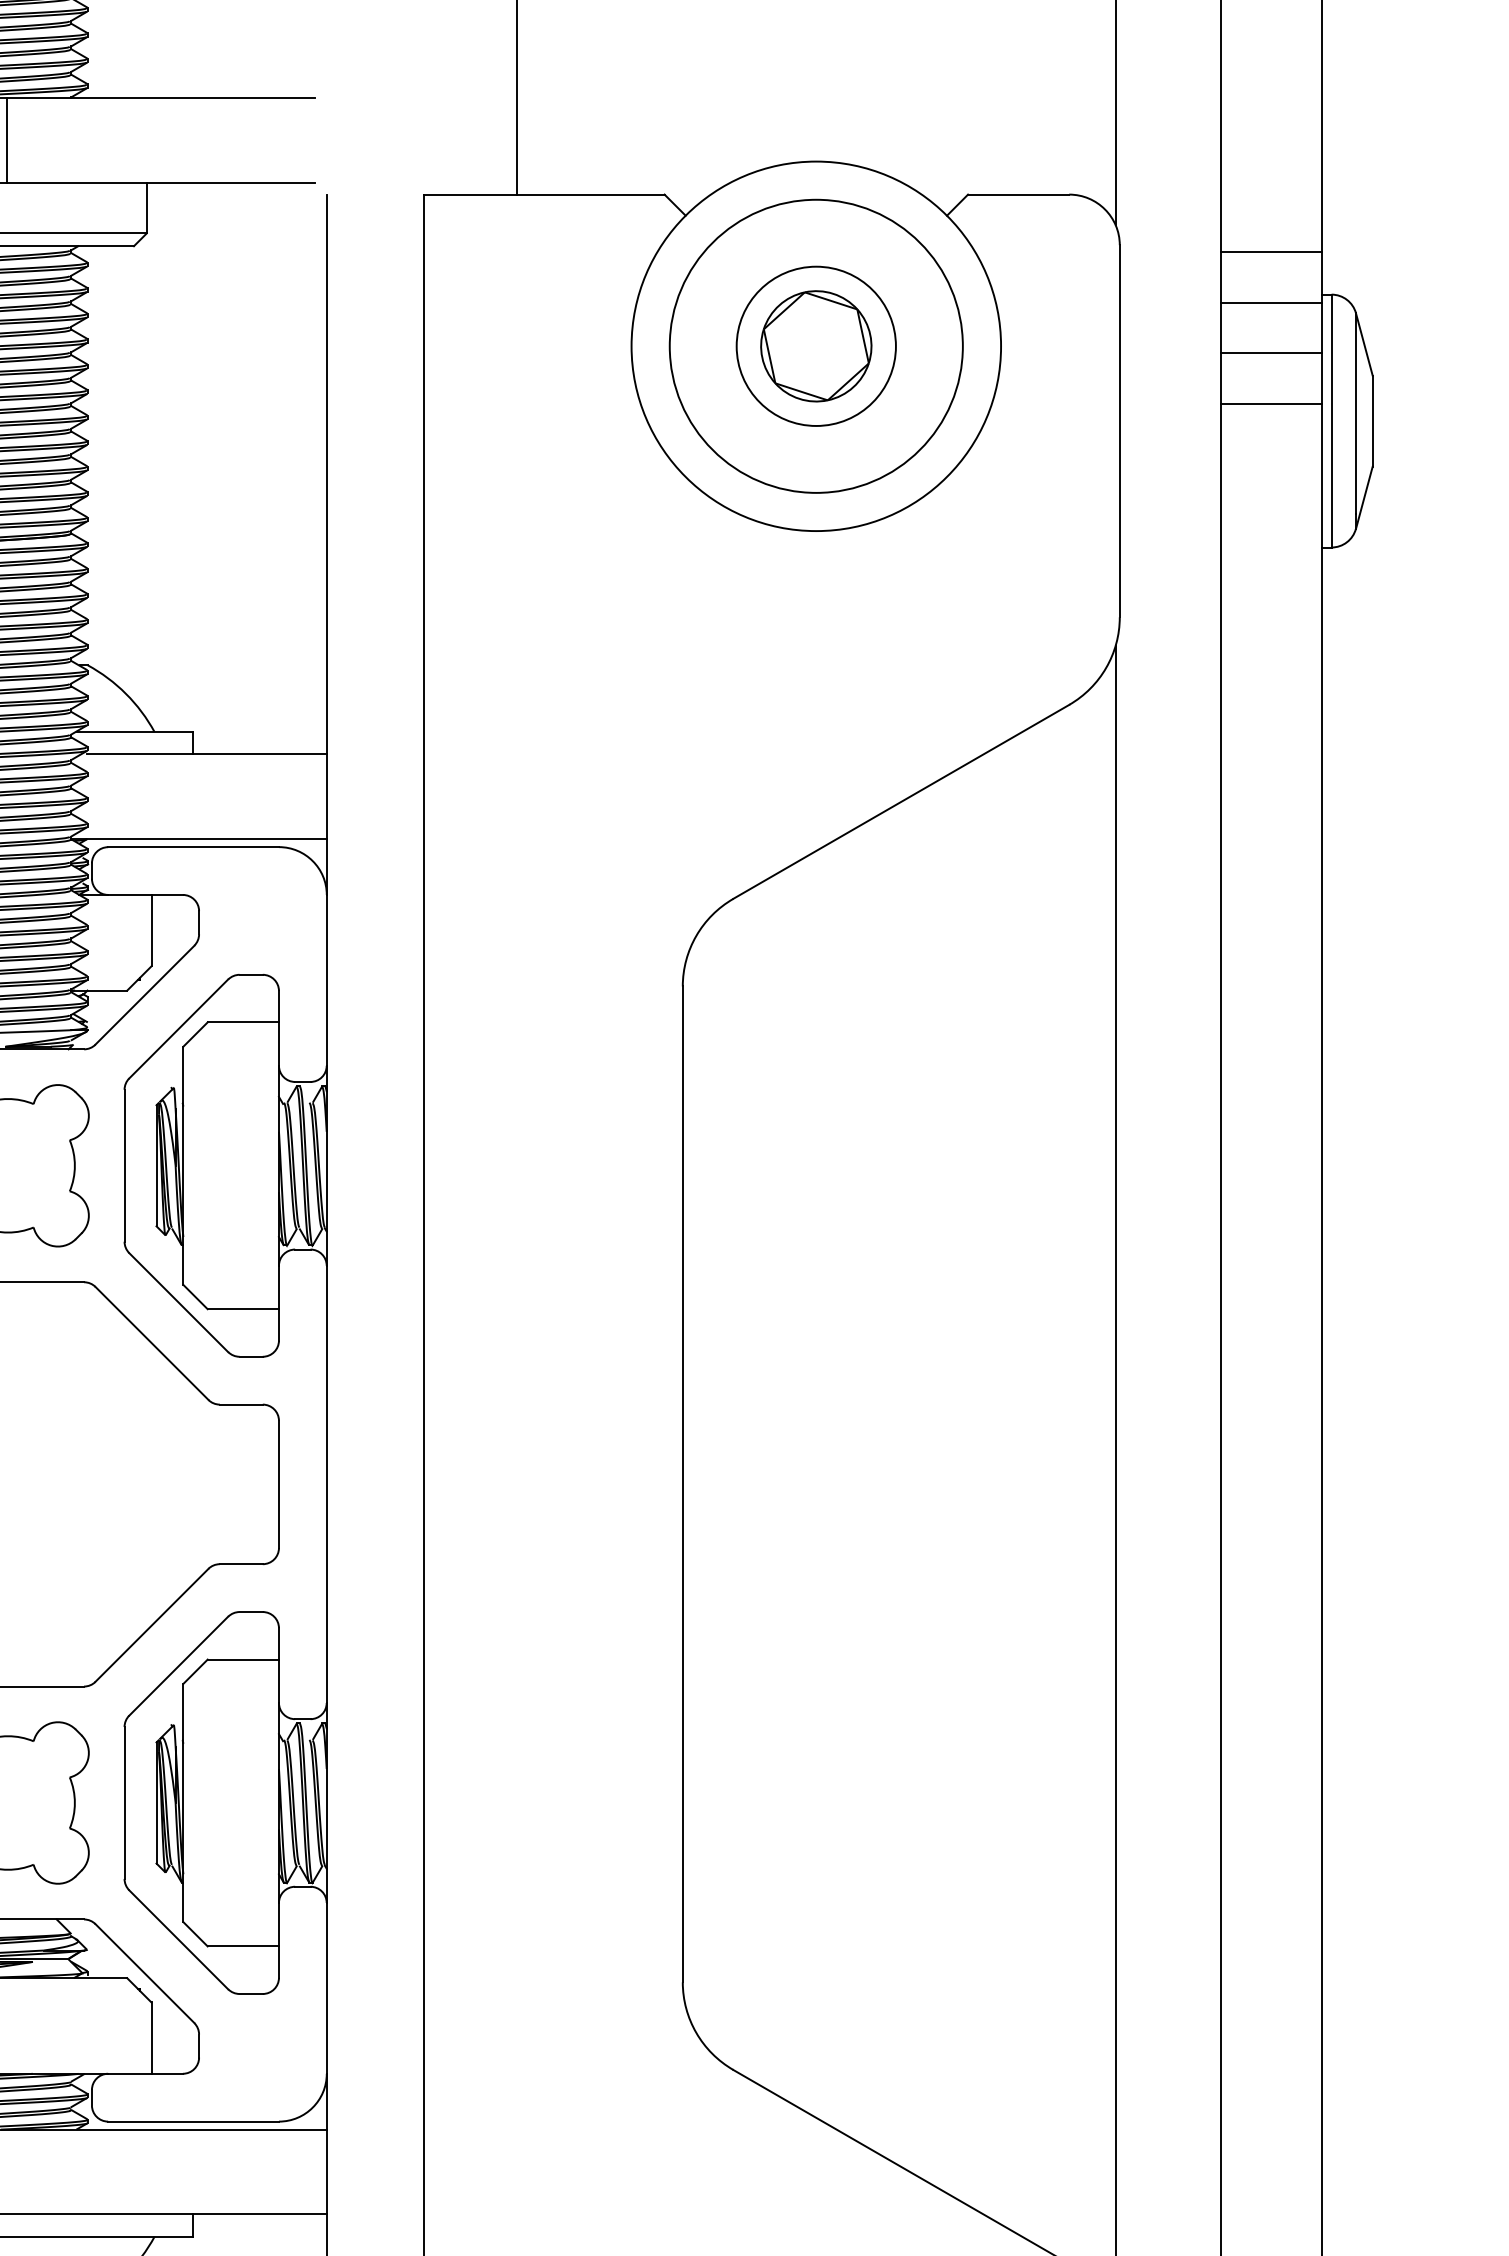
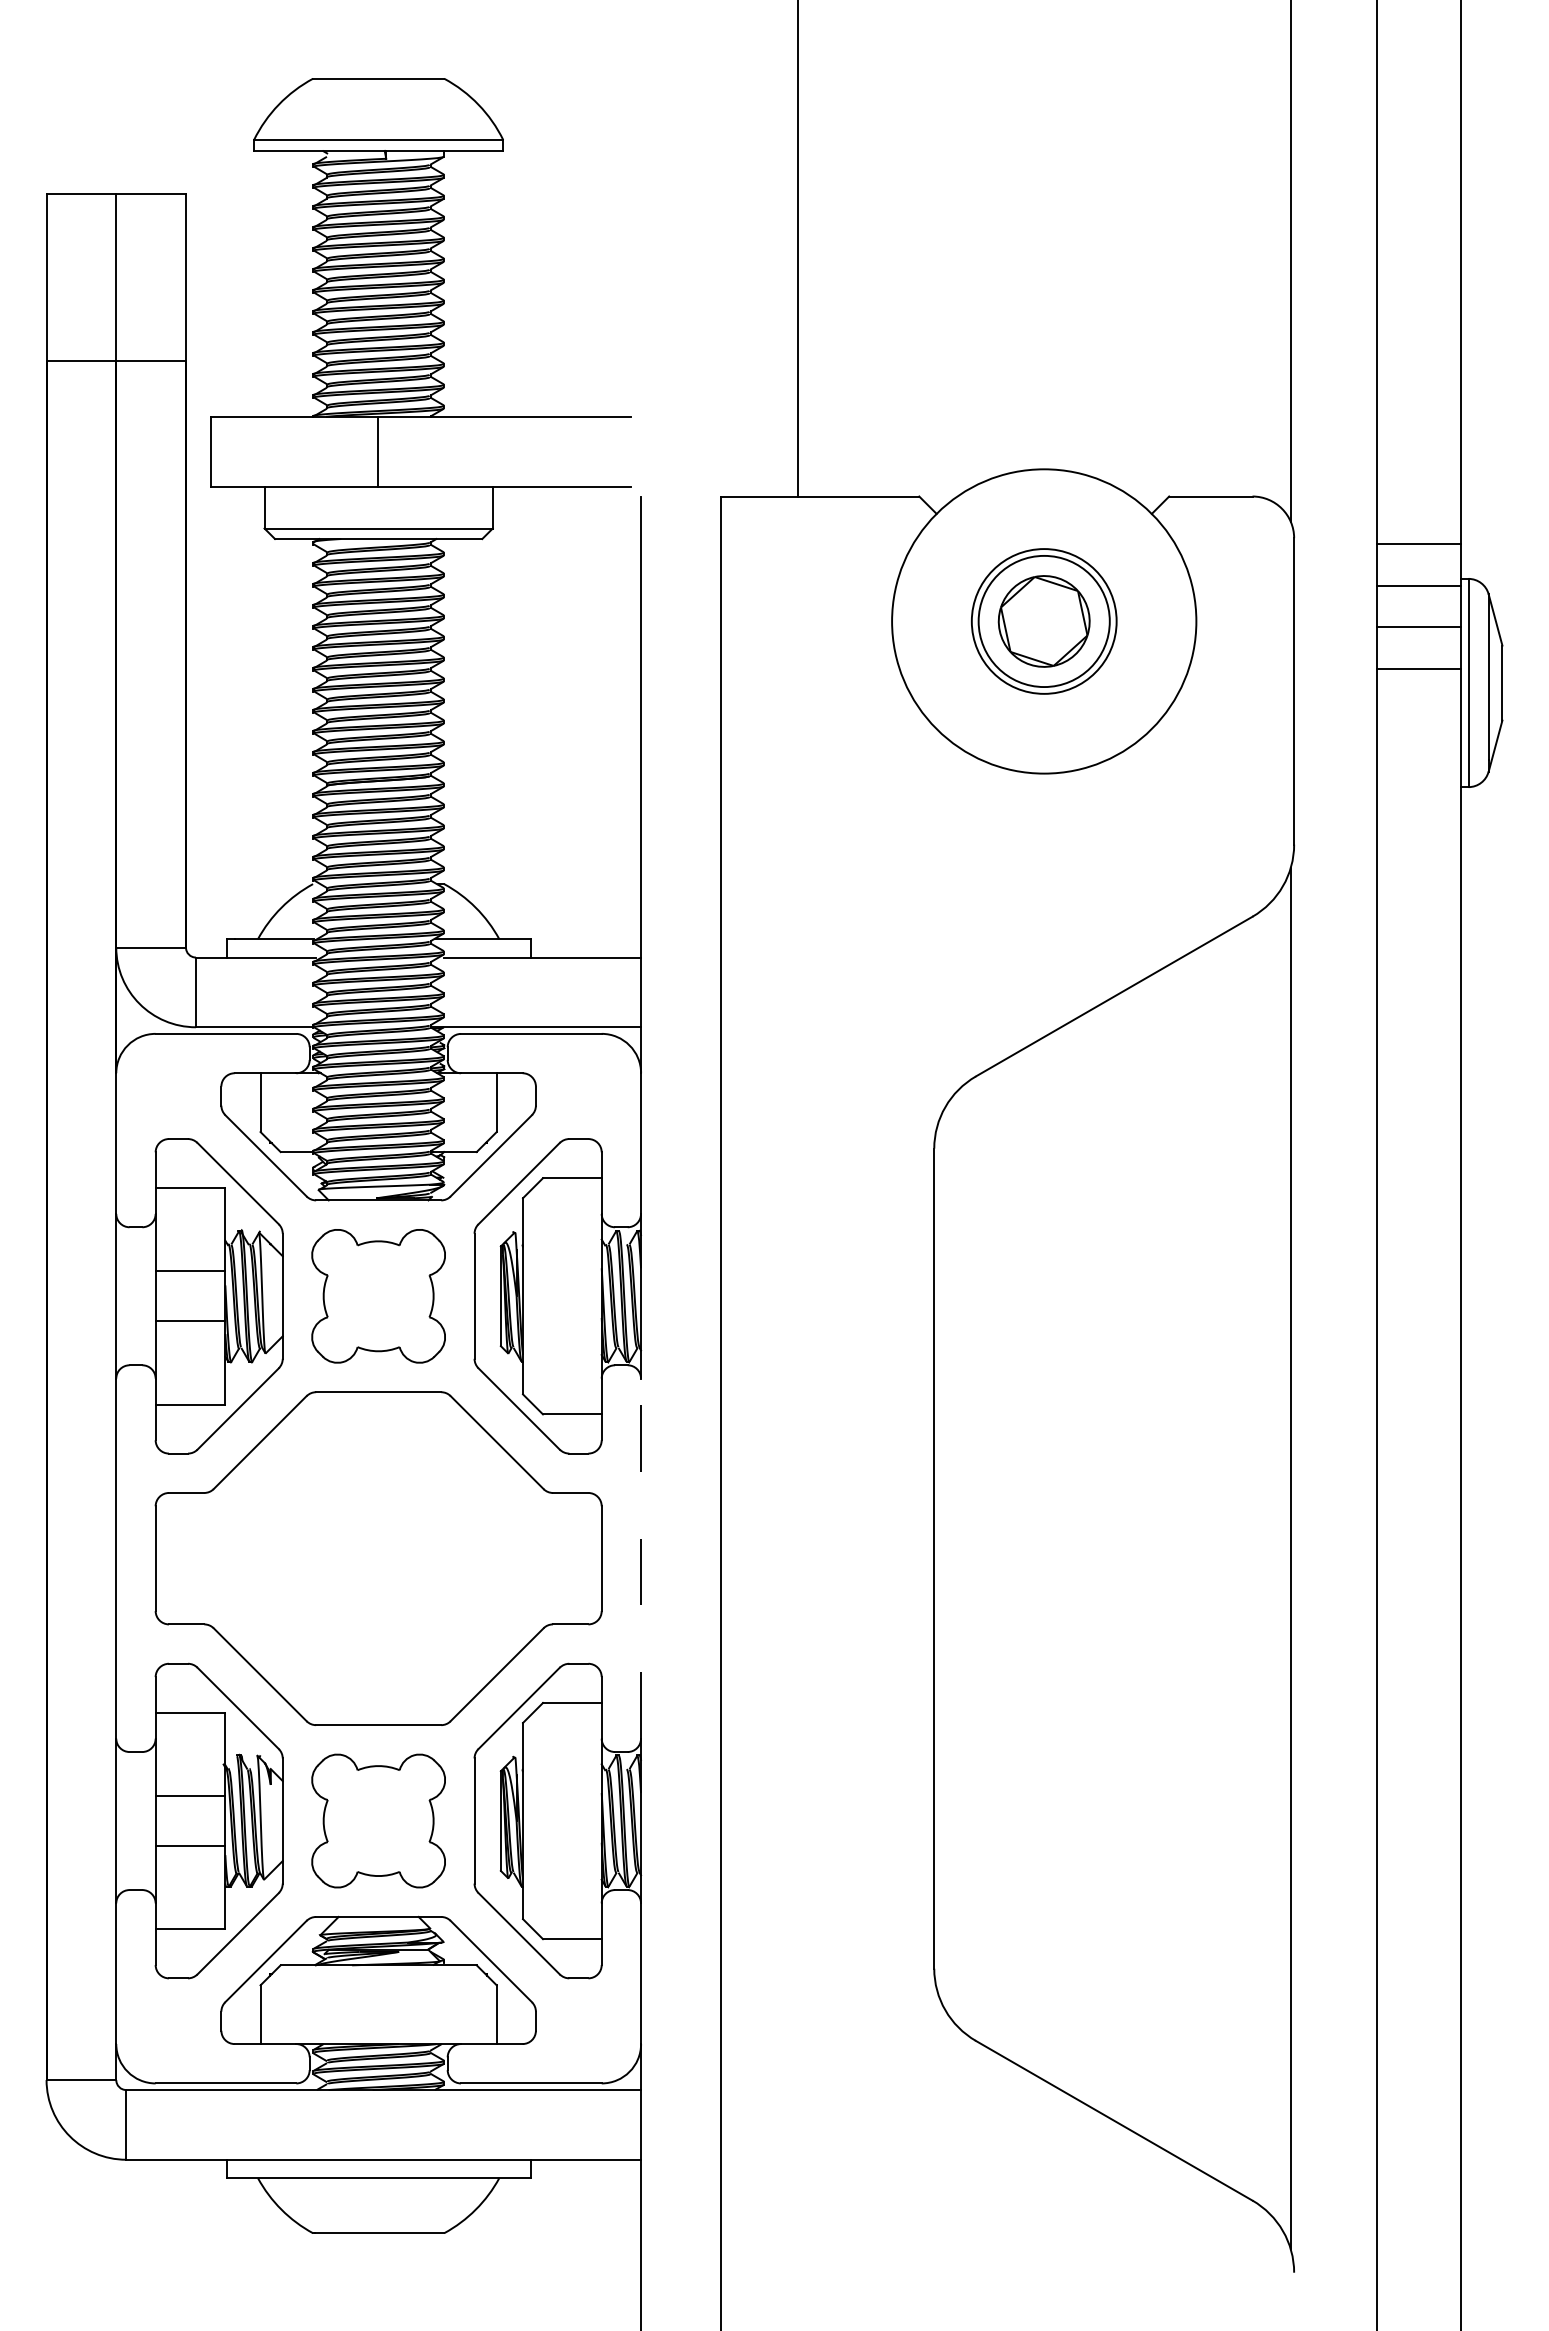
circle: (815, 346) -> (1043, 621), size x0.6
line: (327, 1484) -> (641, 1558), solid -> dashed

